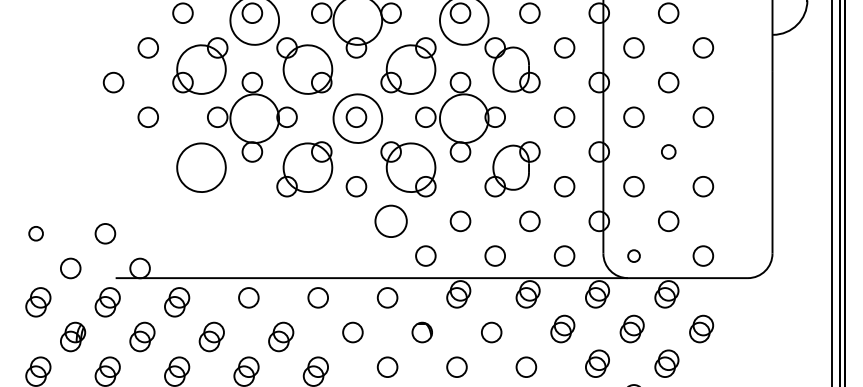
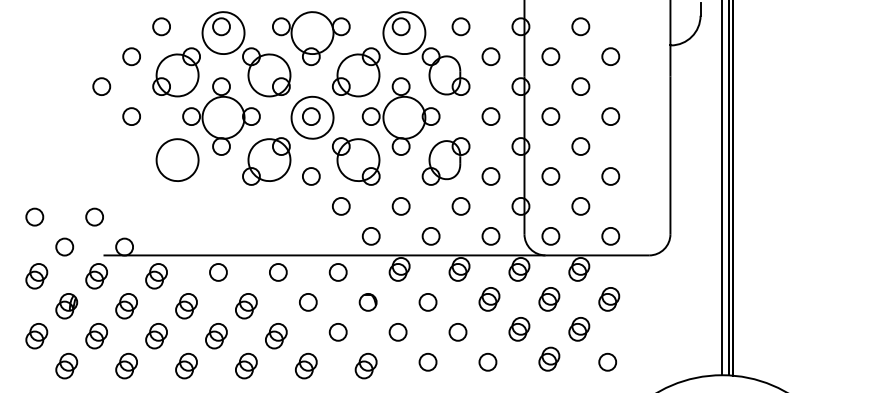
circle: (668, 151) -> (580, 146), size x1.43
circle: (390, 220) -> (340, 205), size x0.62
circle: (35, 233) -> (34, 216), size x1.43
circle: (633, 256) -> (550, 236), size x1.67

